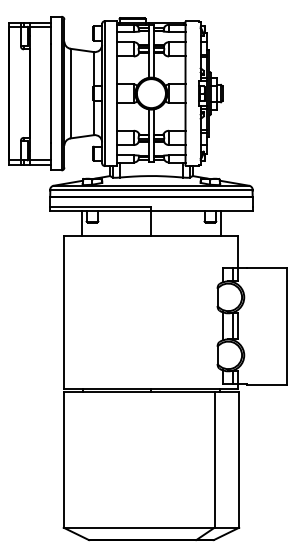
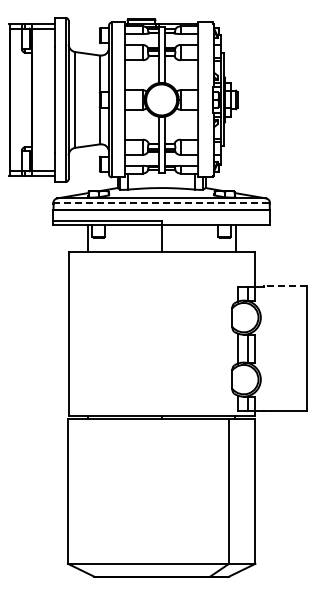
line: (152, 189) -> (162, 202), solid -> dashed
line: (266, 267) -> (284, 285), solid -> dashed

